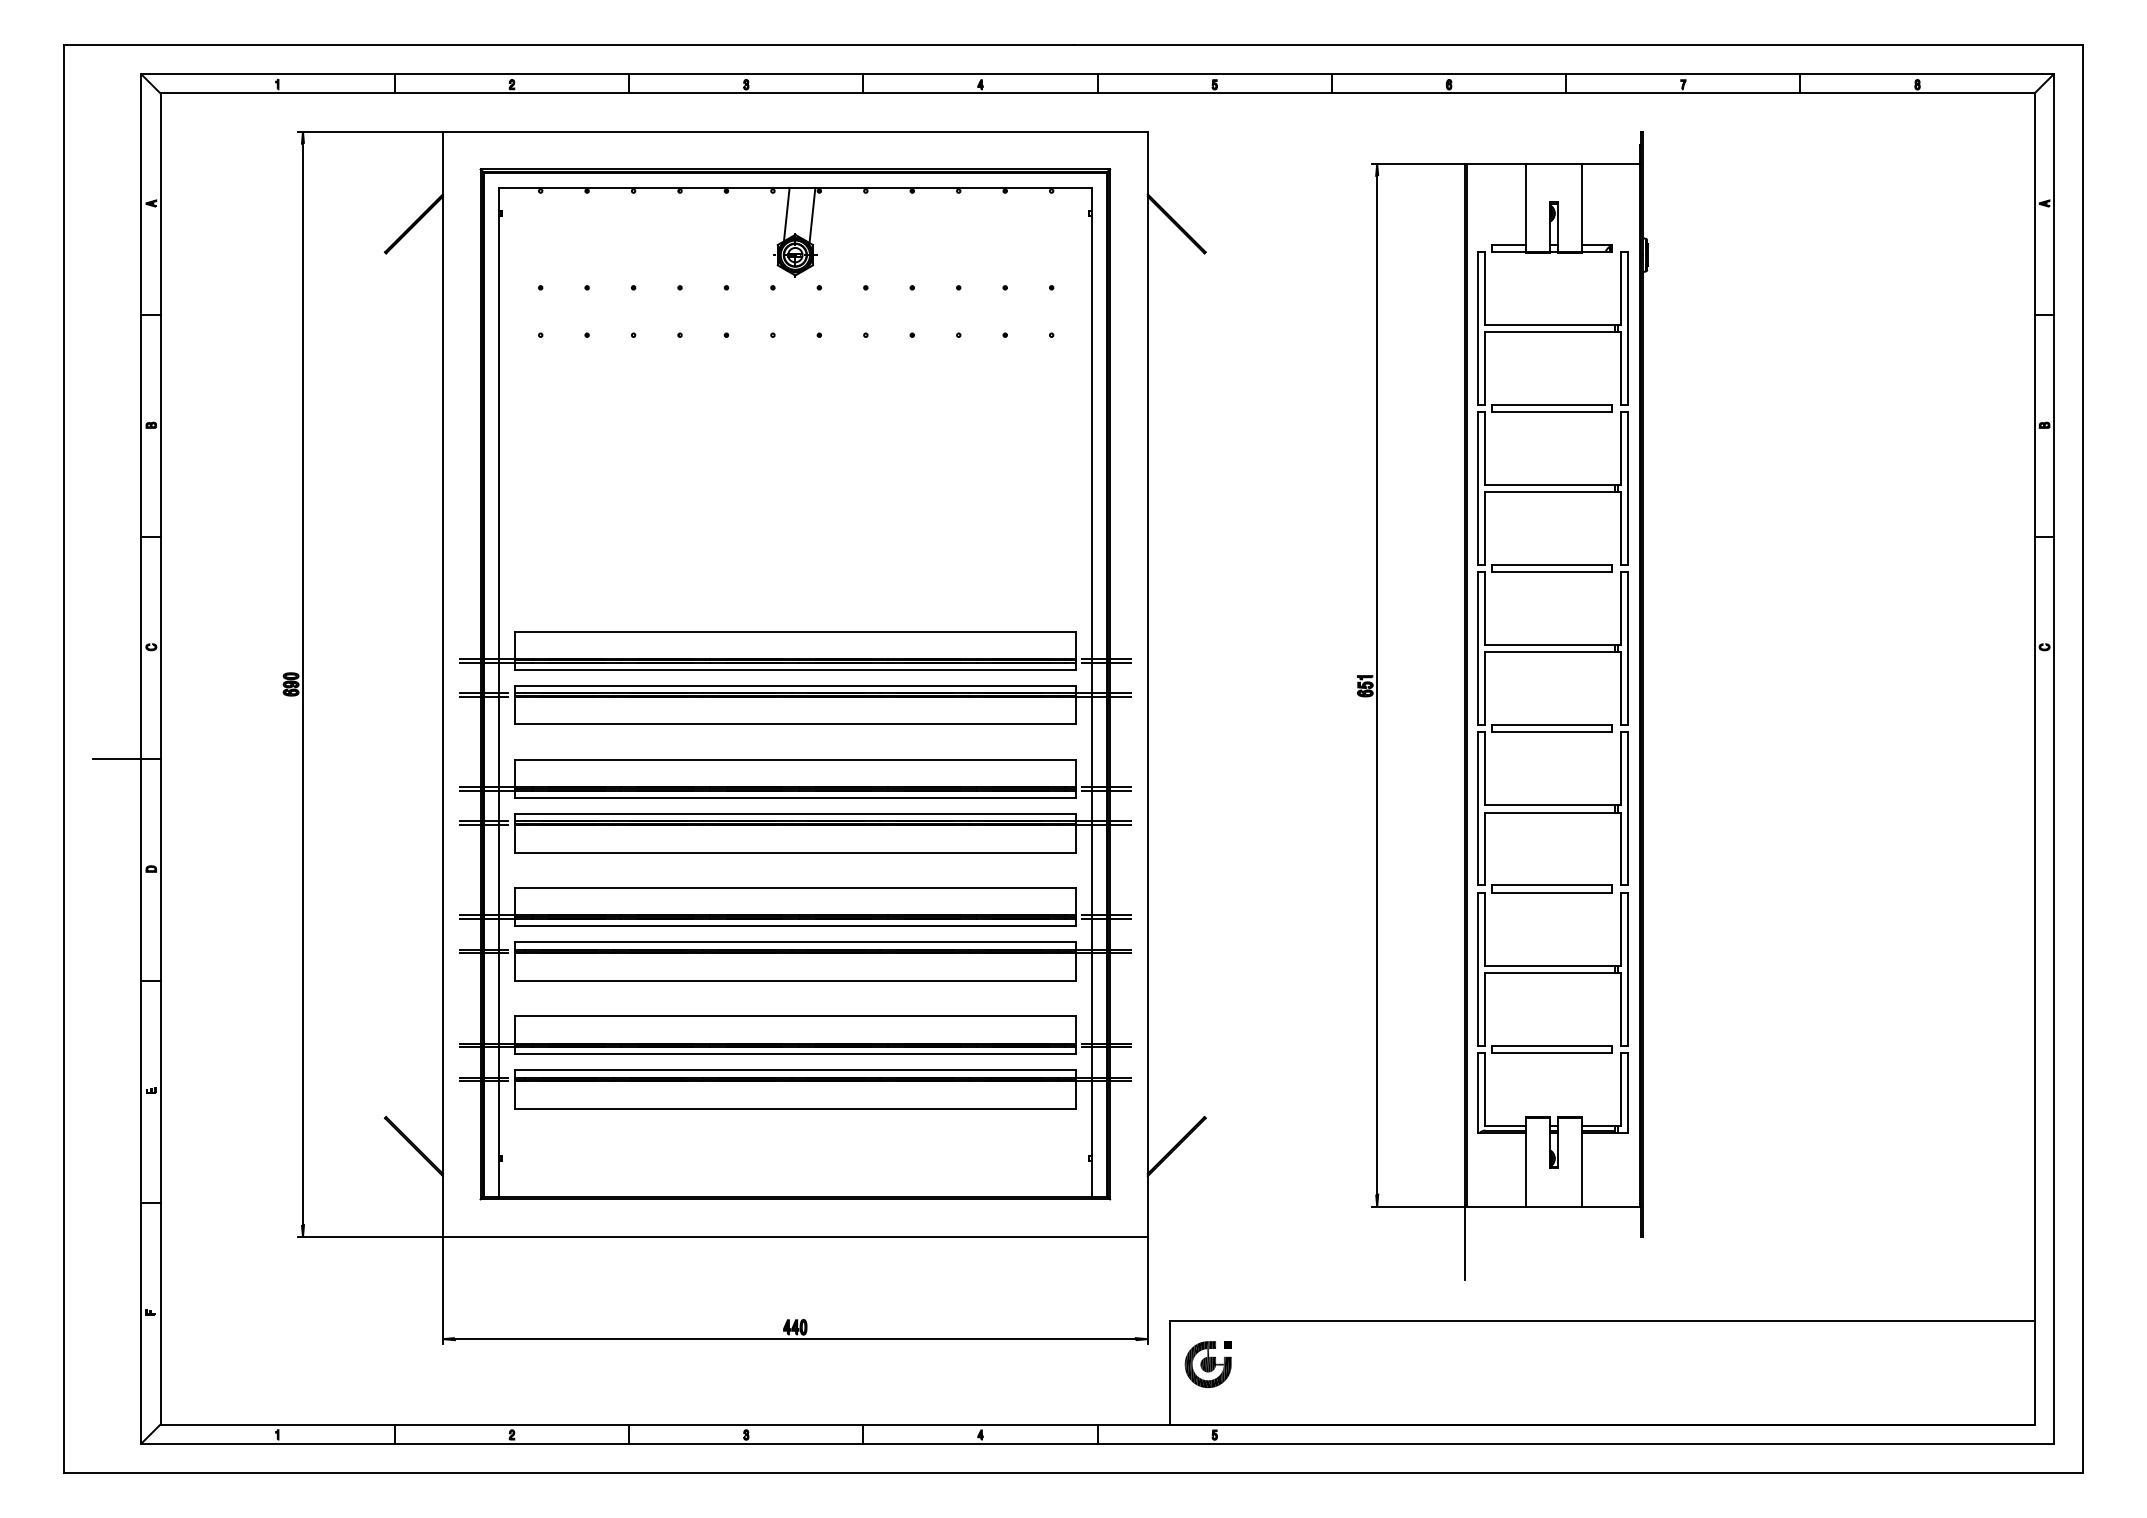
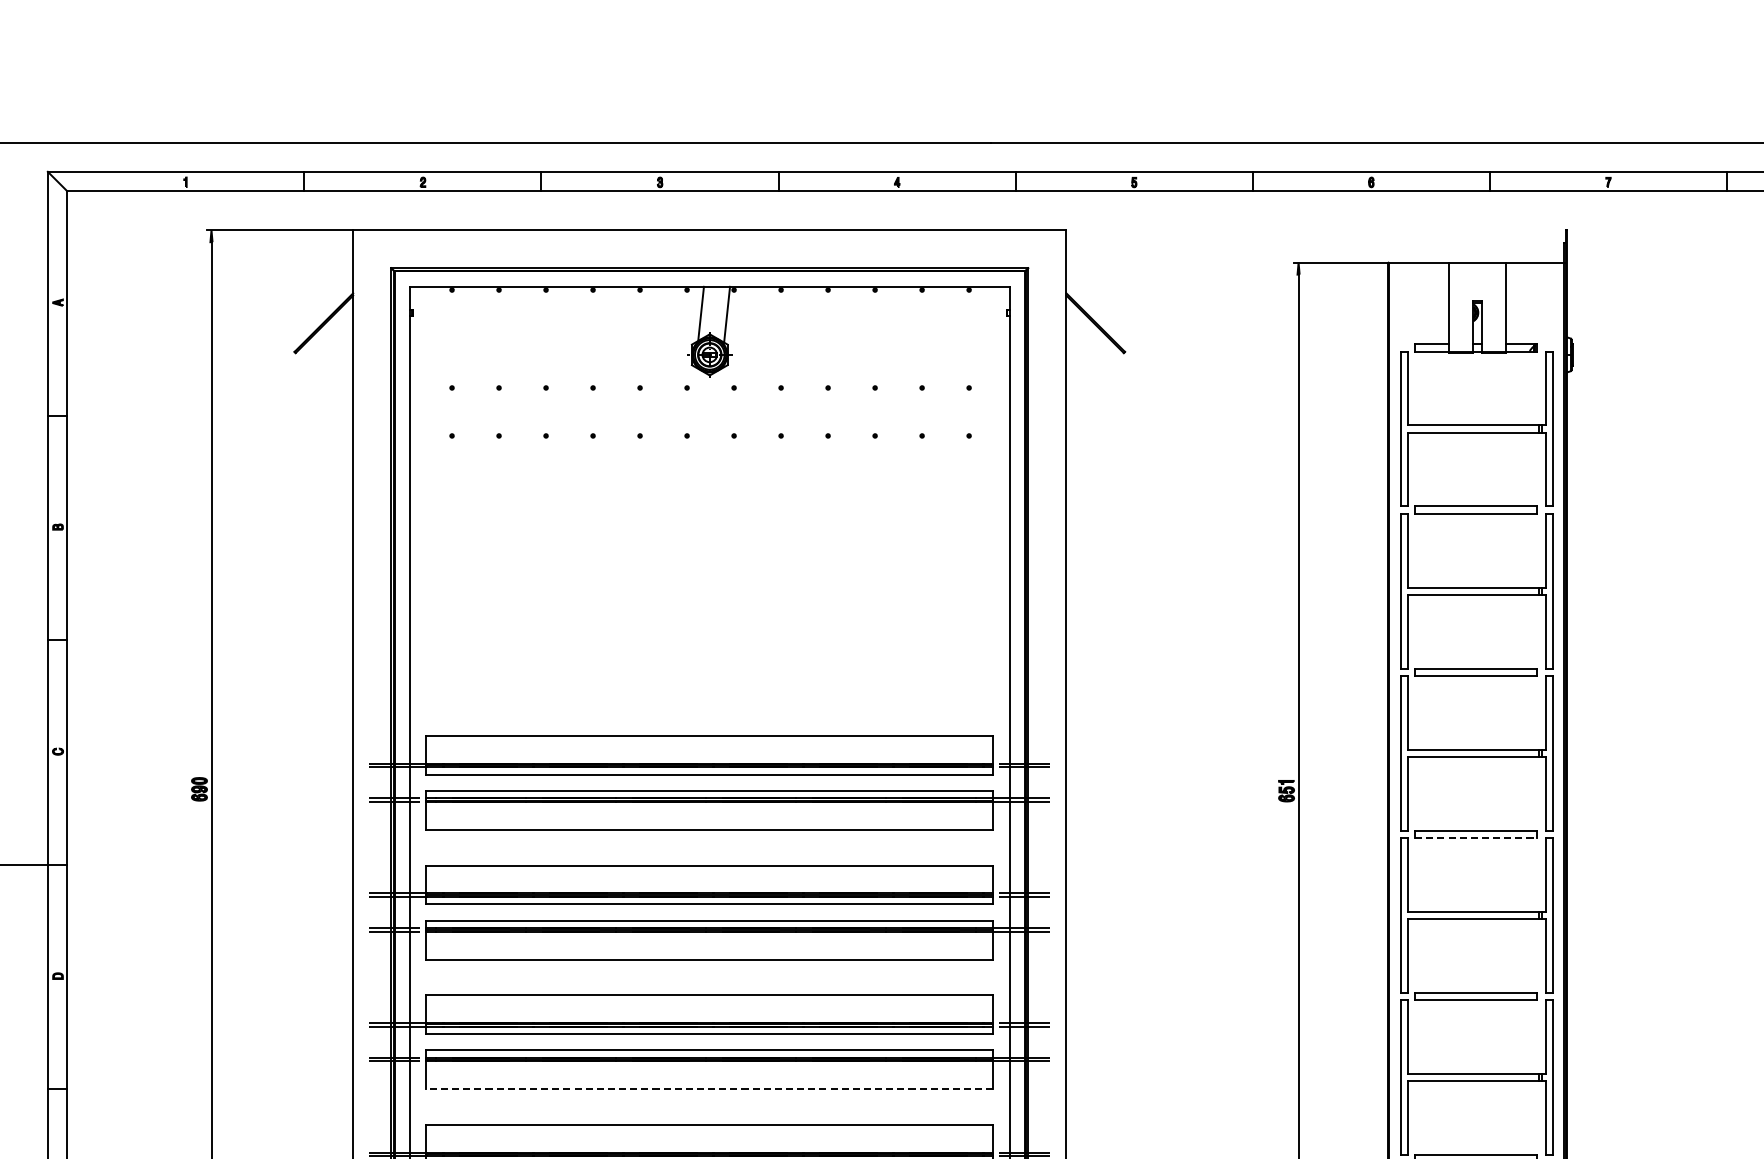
line: (1552, 732) -> (1476, 837), solid -> dashed
line: (794, 980) -> (708, 1088), solid -> dashed

